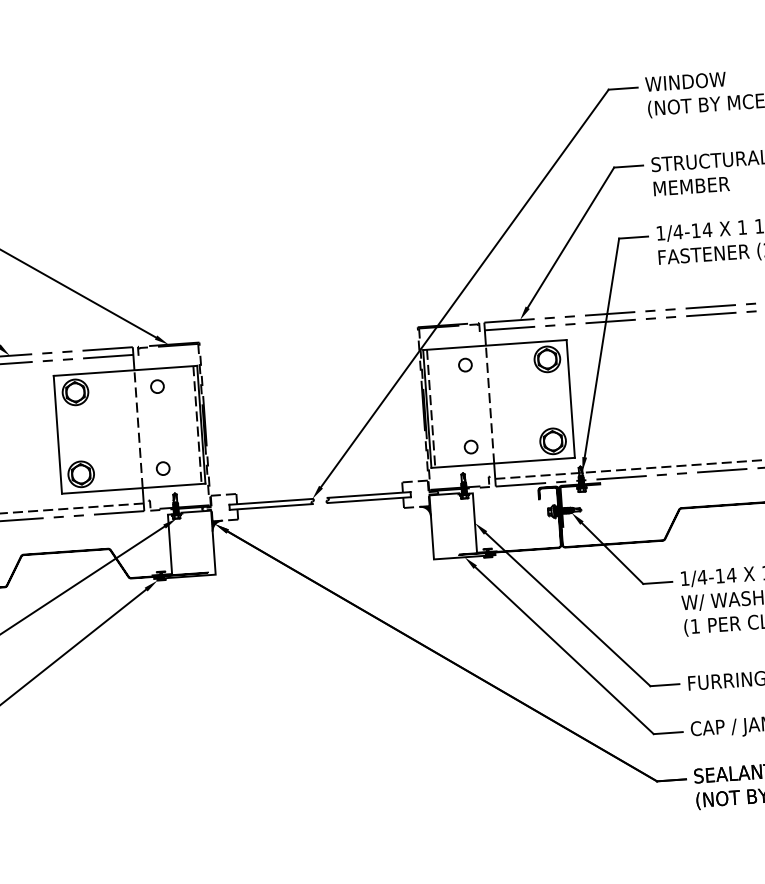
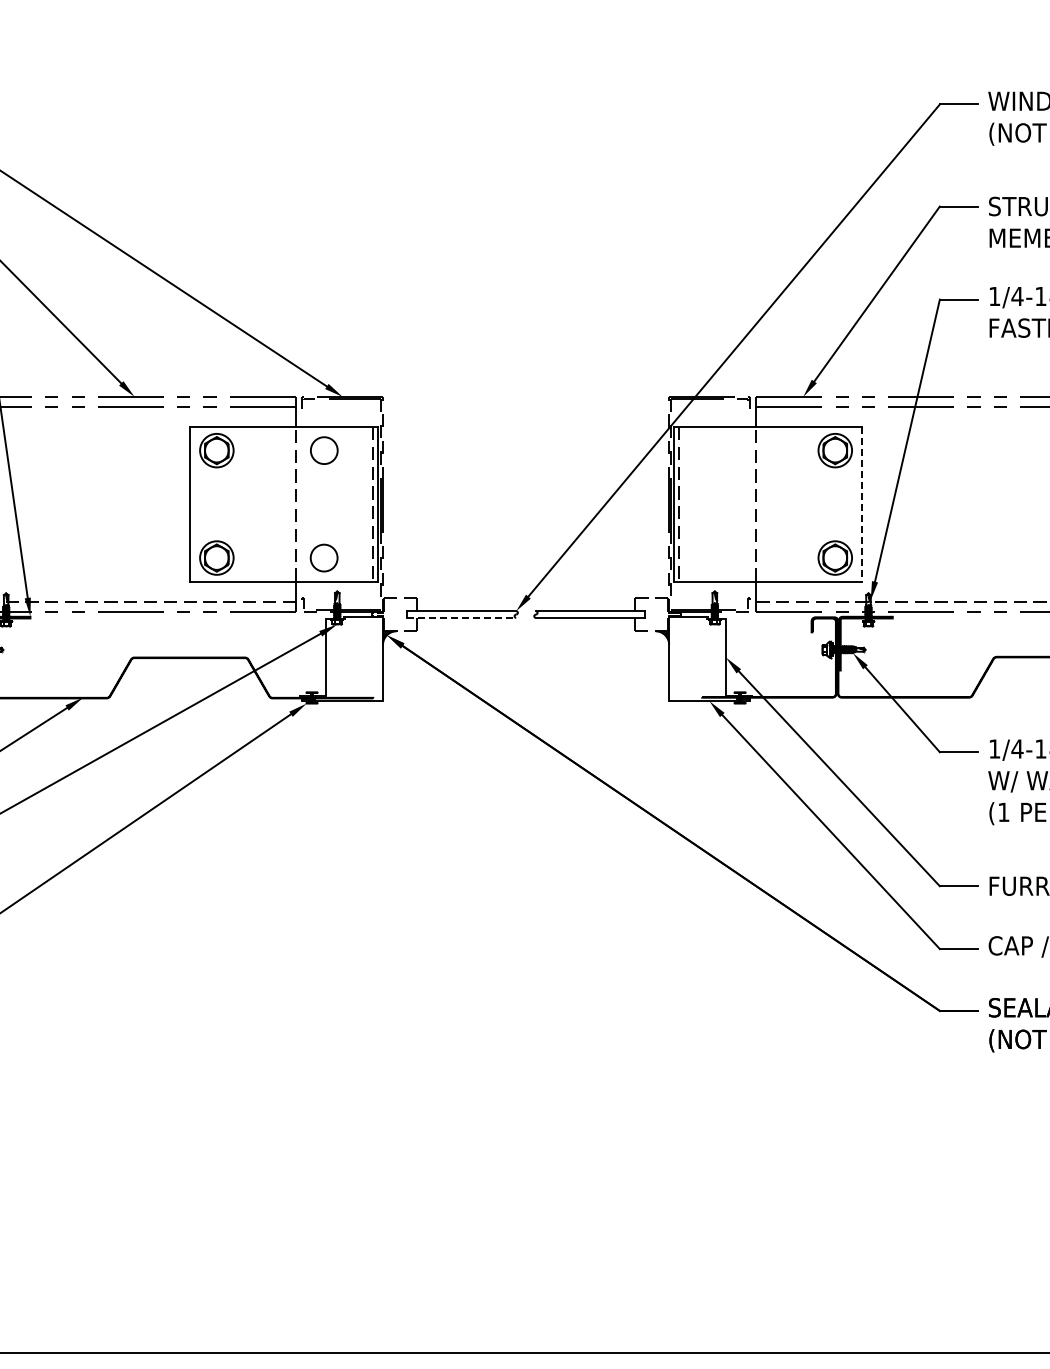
circle: (465, 365) -> (727, 450), removed
circle: (156, 386) -> (323, 450), size x1.6
line: (571, 399) -> (862, 504), solid -> dashed
circle: (470, 446) -> (727, 557), removed
circle: (163, 468) -> (324, 557), size x1.6
line: (271, 506) -> (462, 617), solid -> dashed

